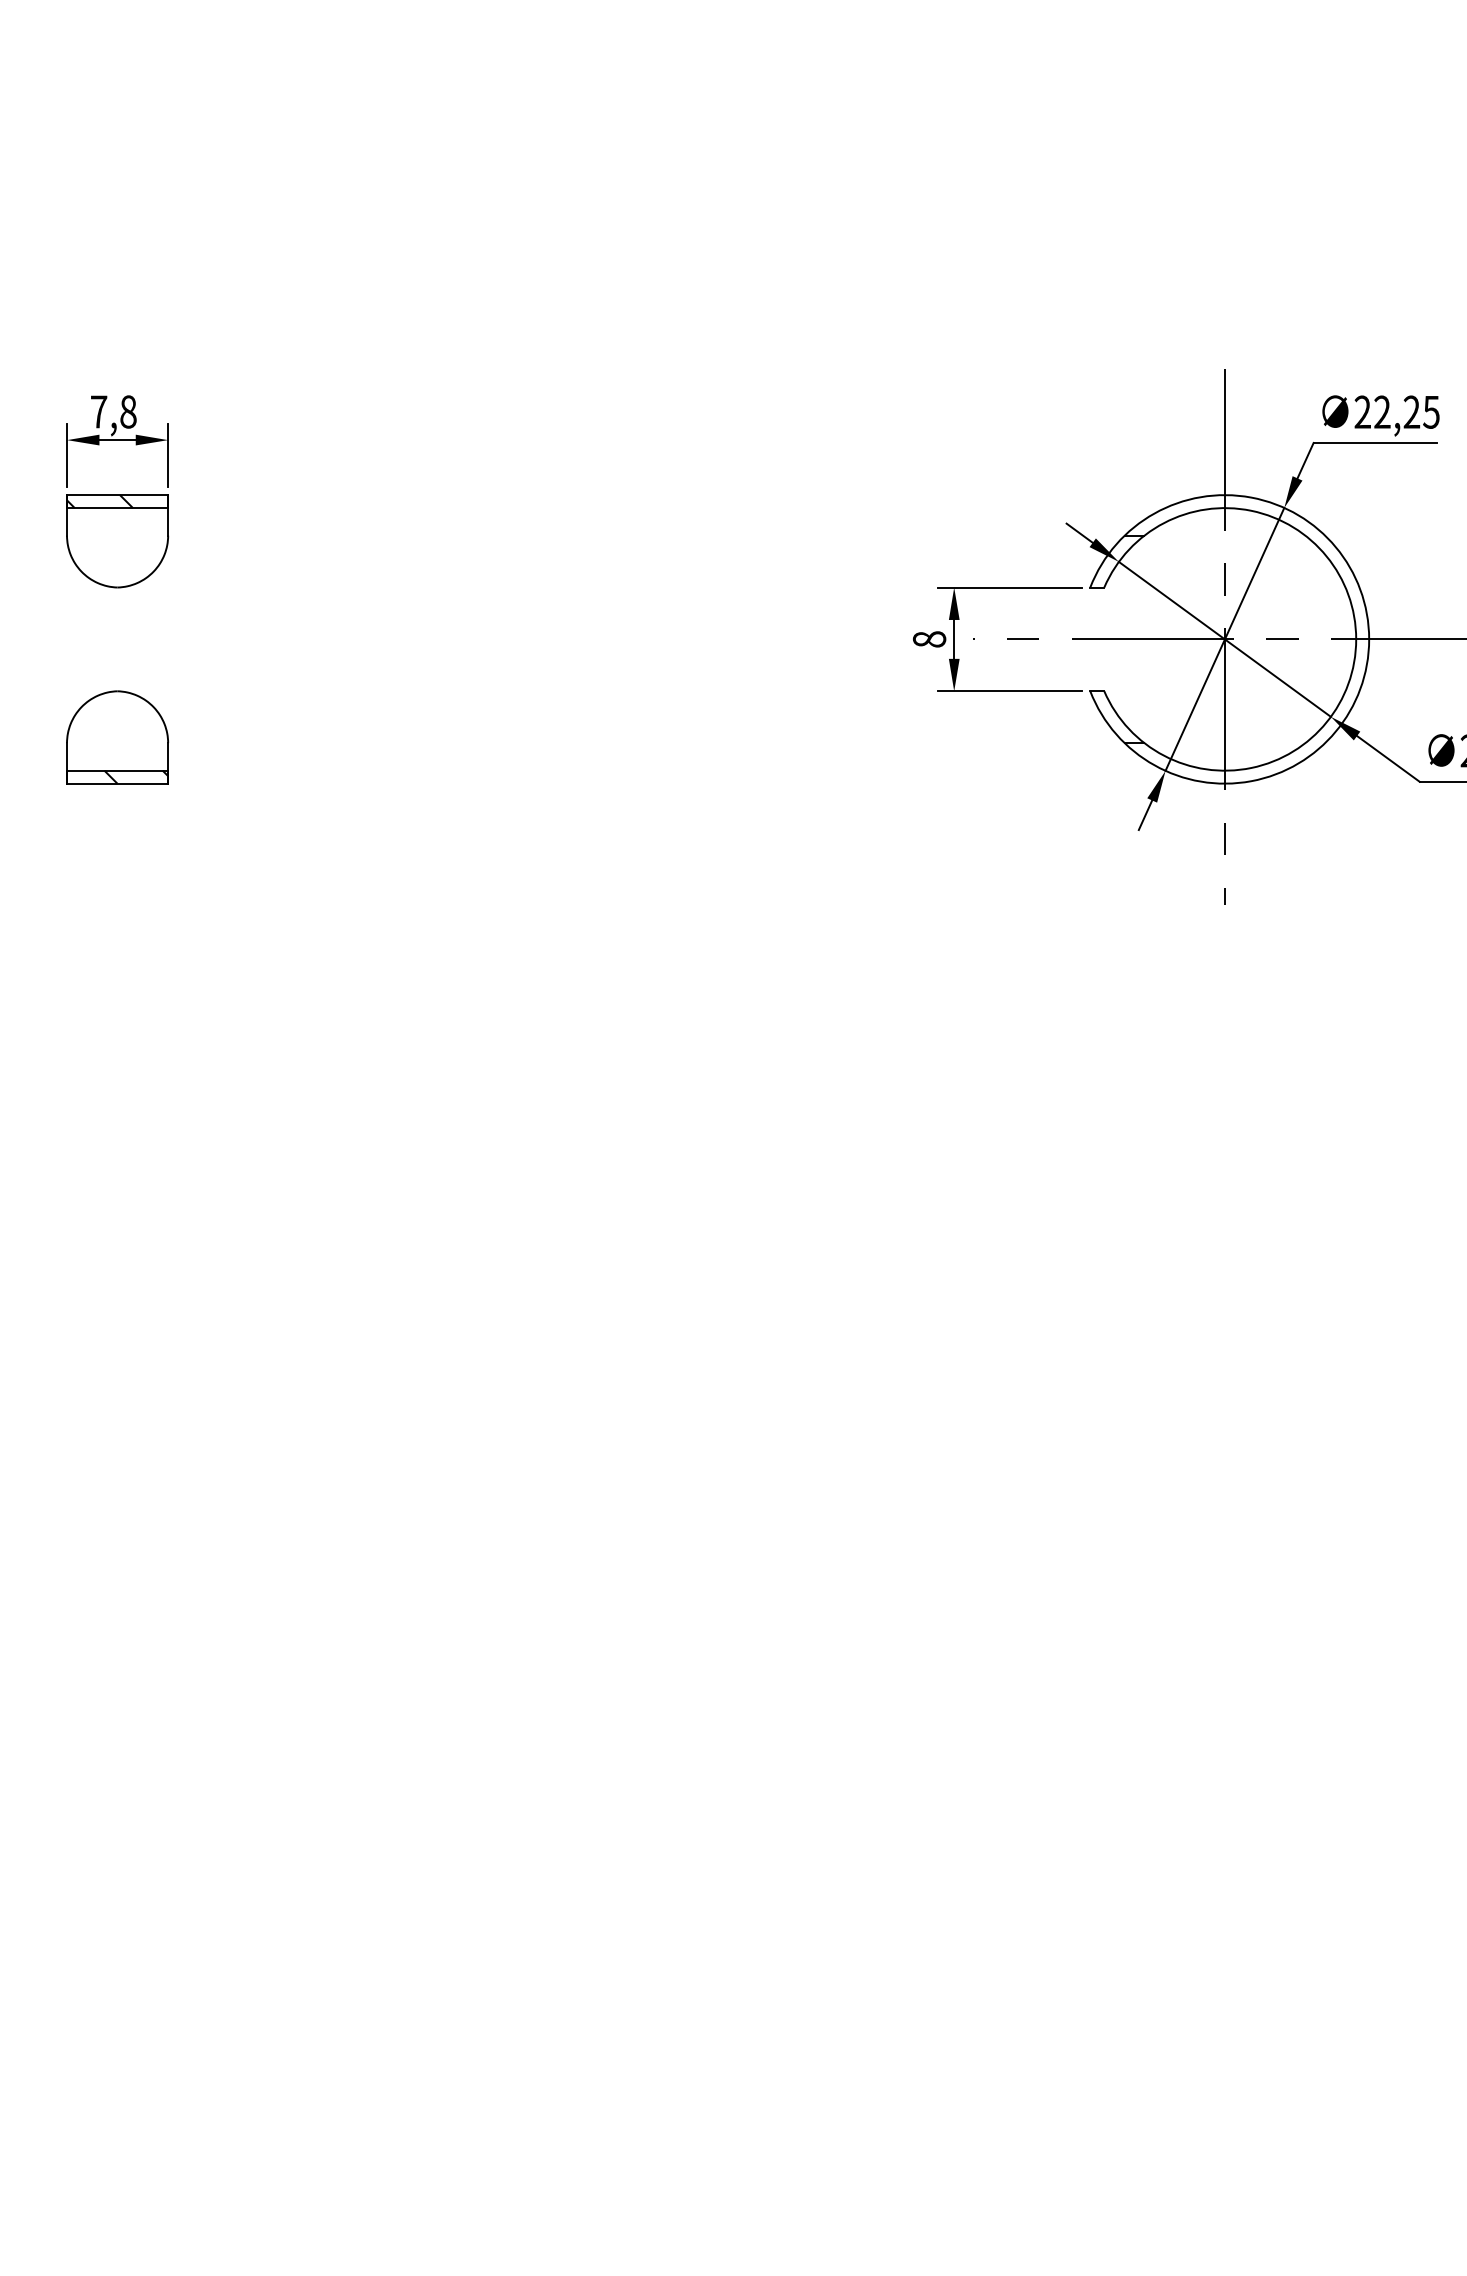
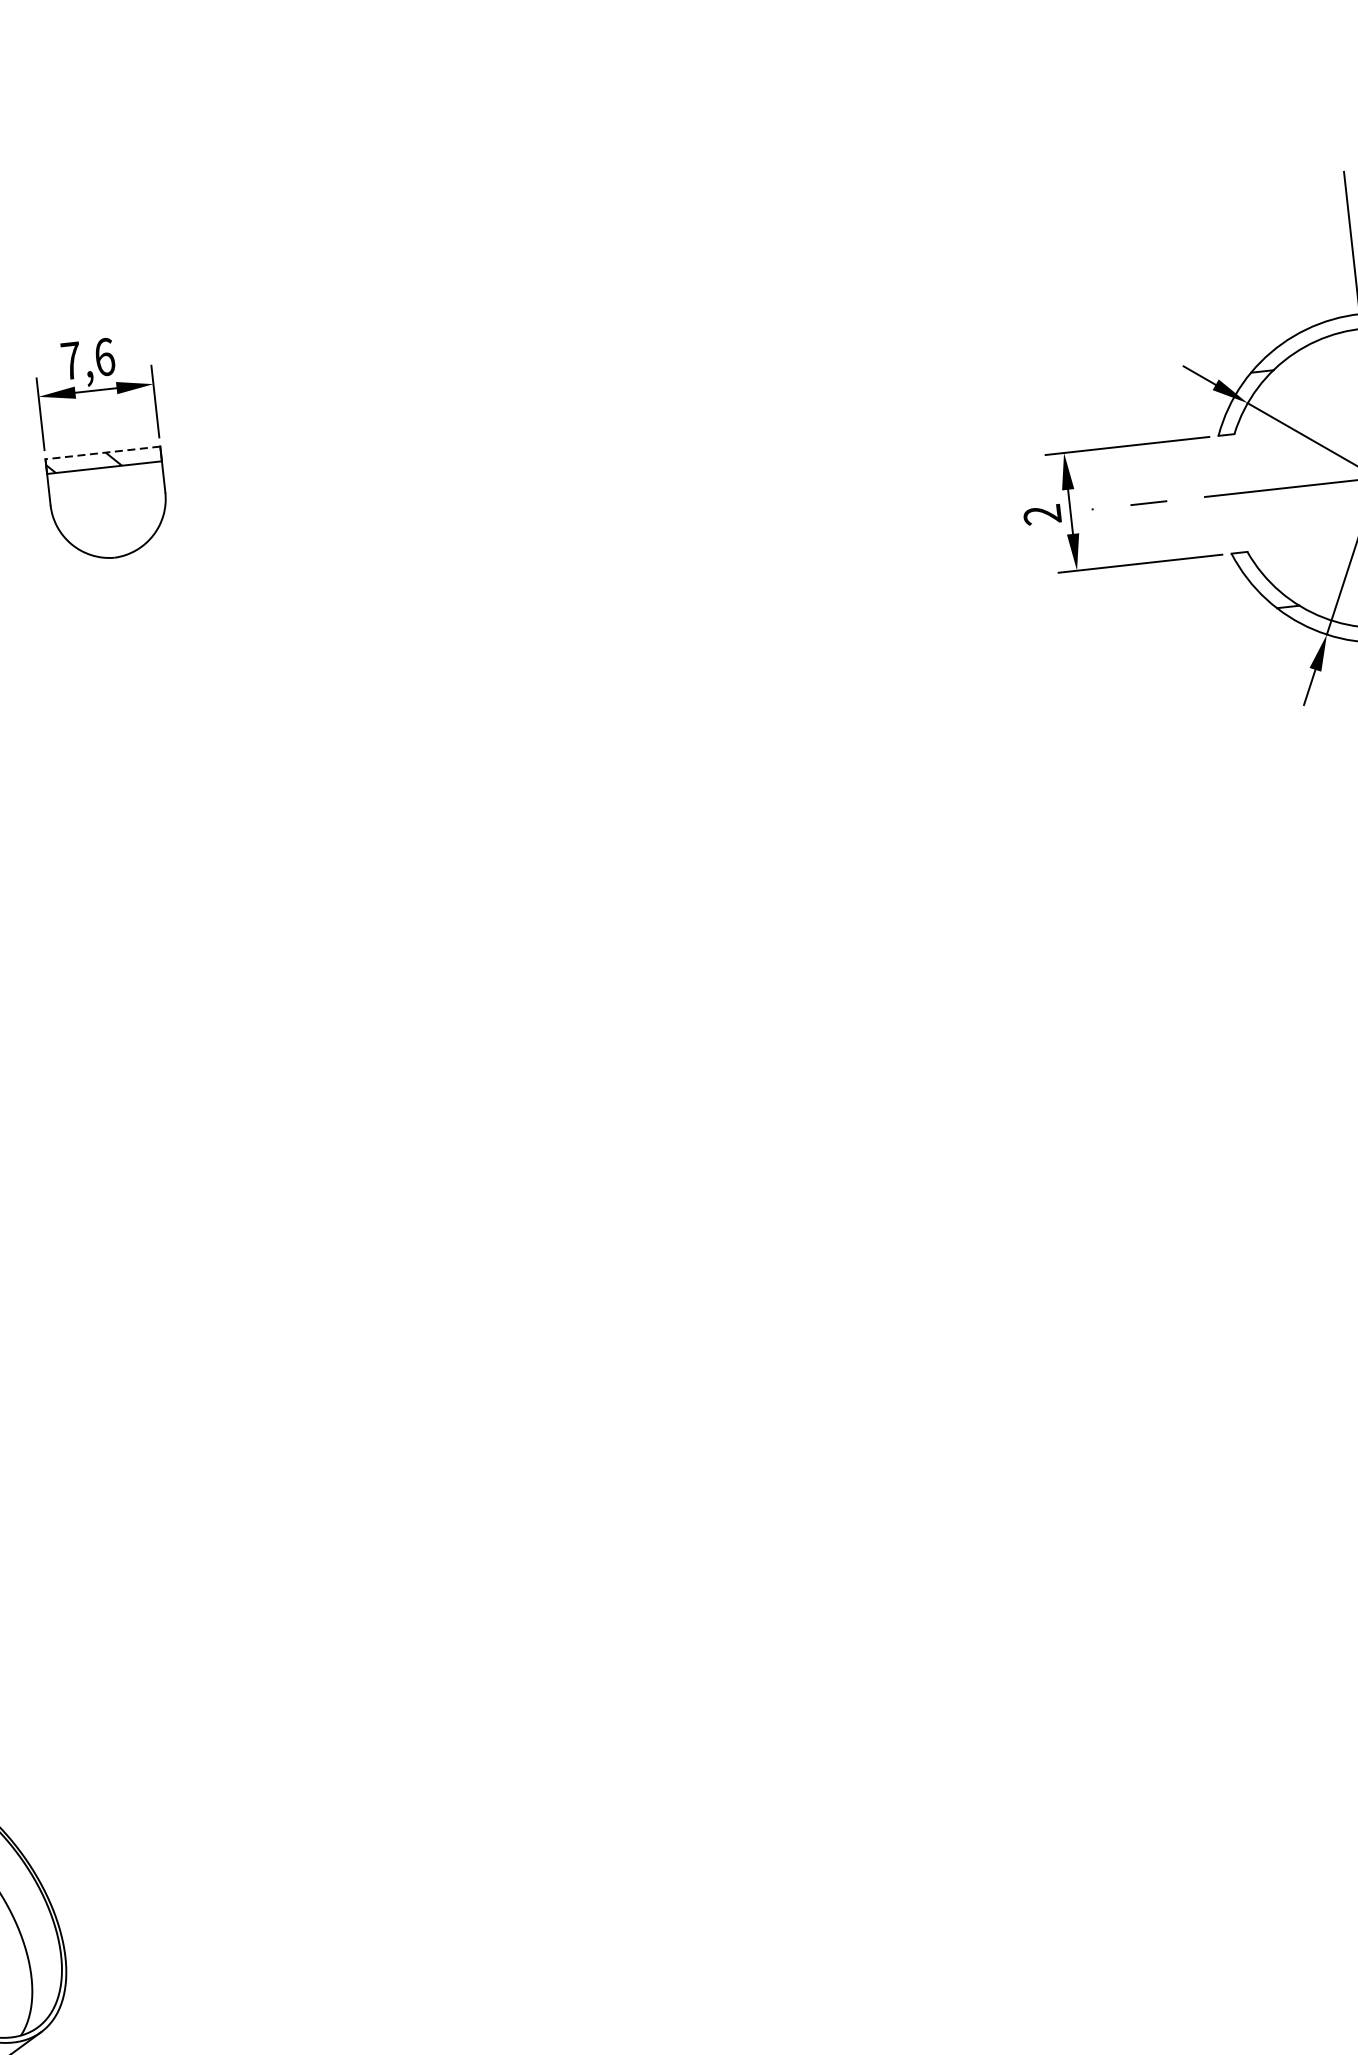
text: (128, 411) -> (104, 356), 7,8 -> 7,6
line: (117, 495) -> (102, 453), solid -> dashed
text: (929, 639) -> (1042, 515), 8 -> 2
part: (117, 737) -> (133, 728), removed

